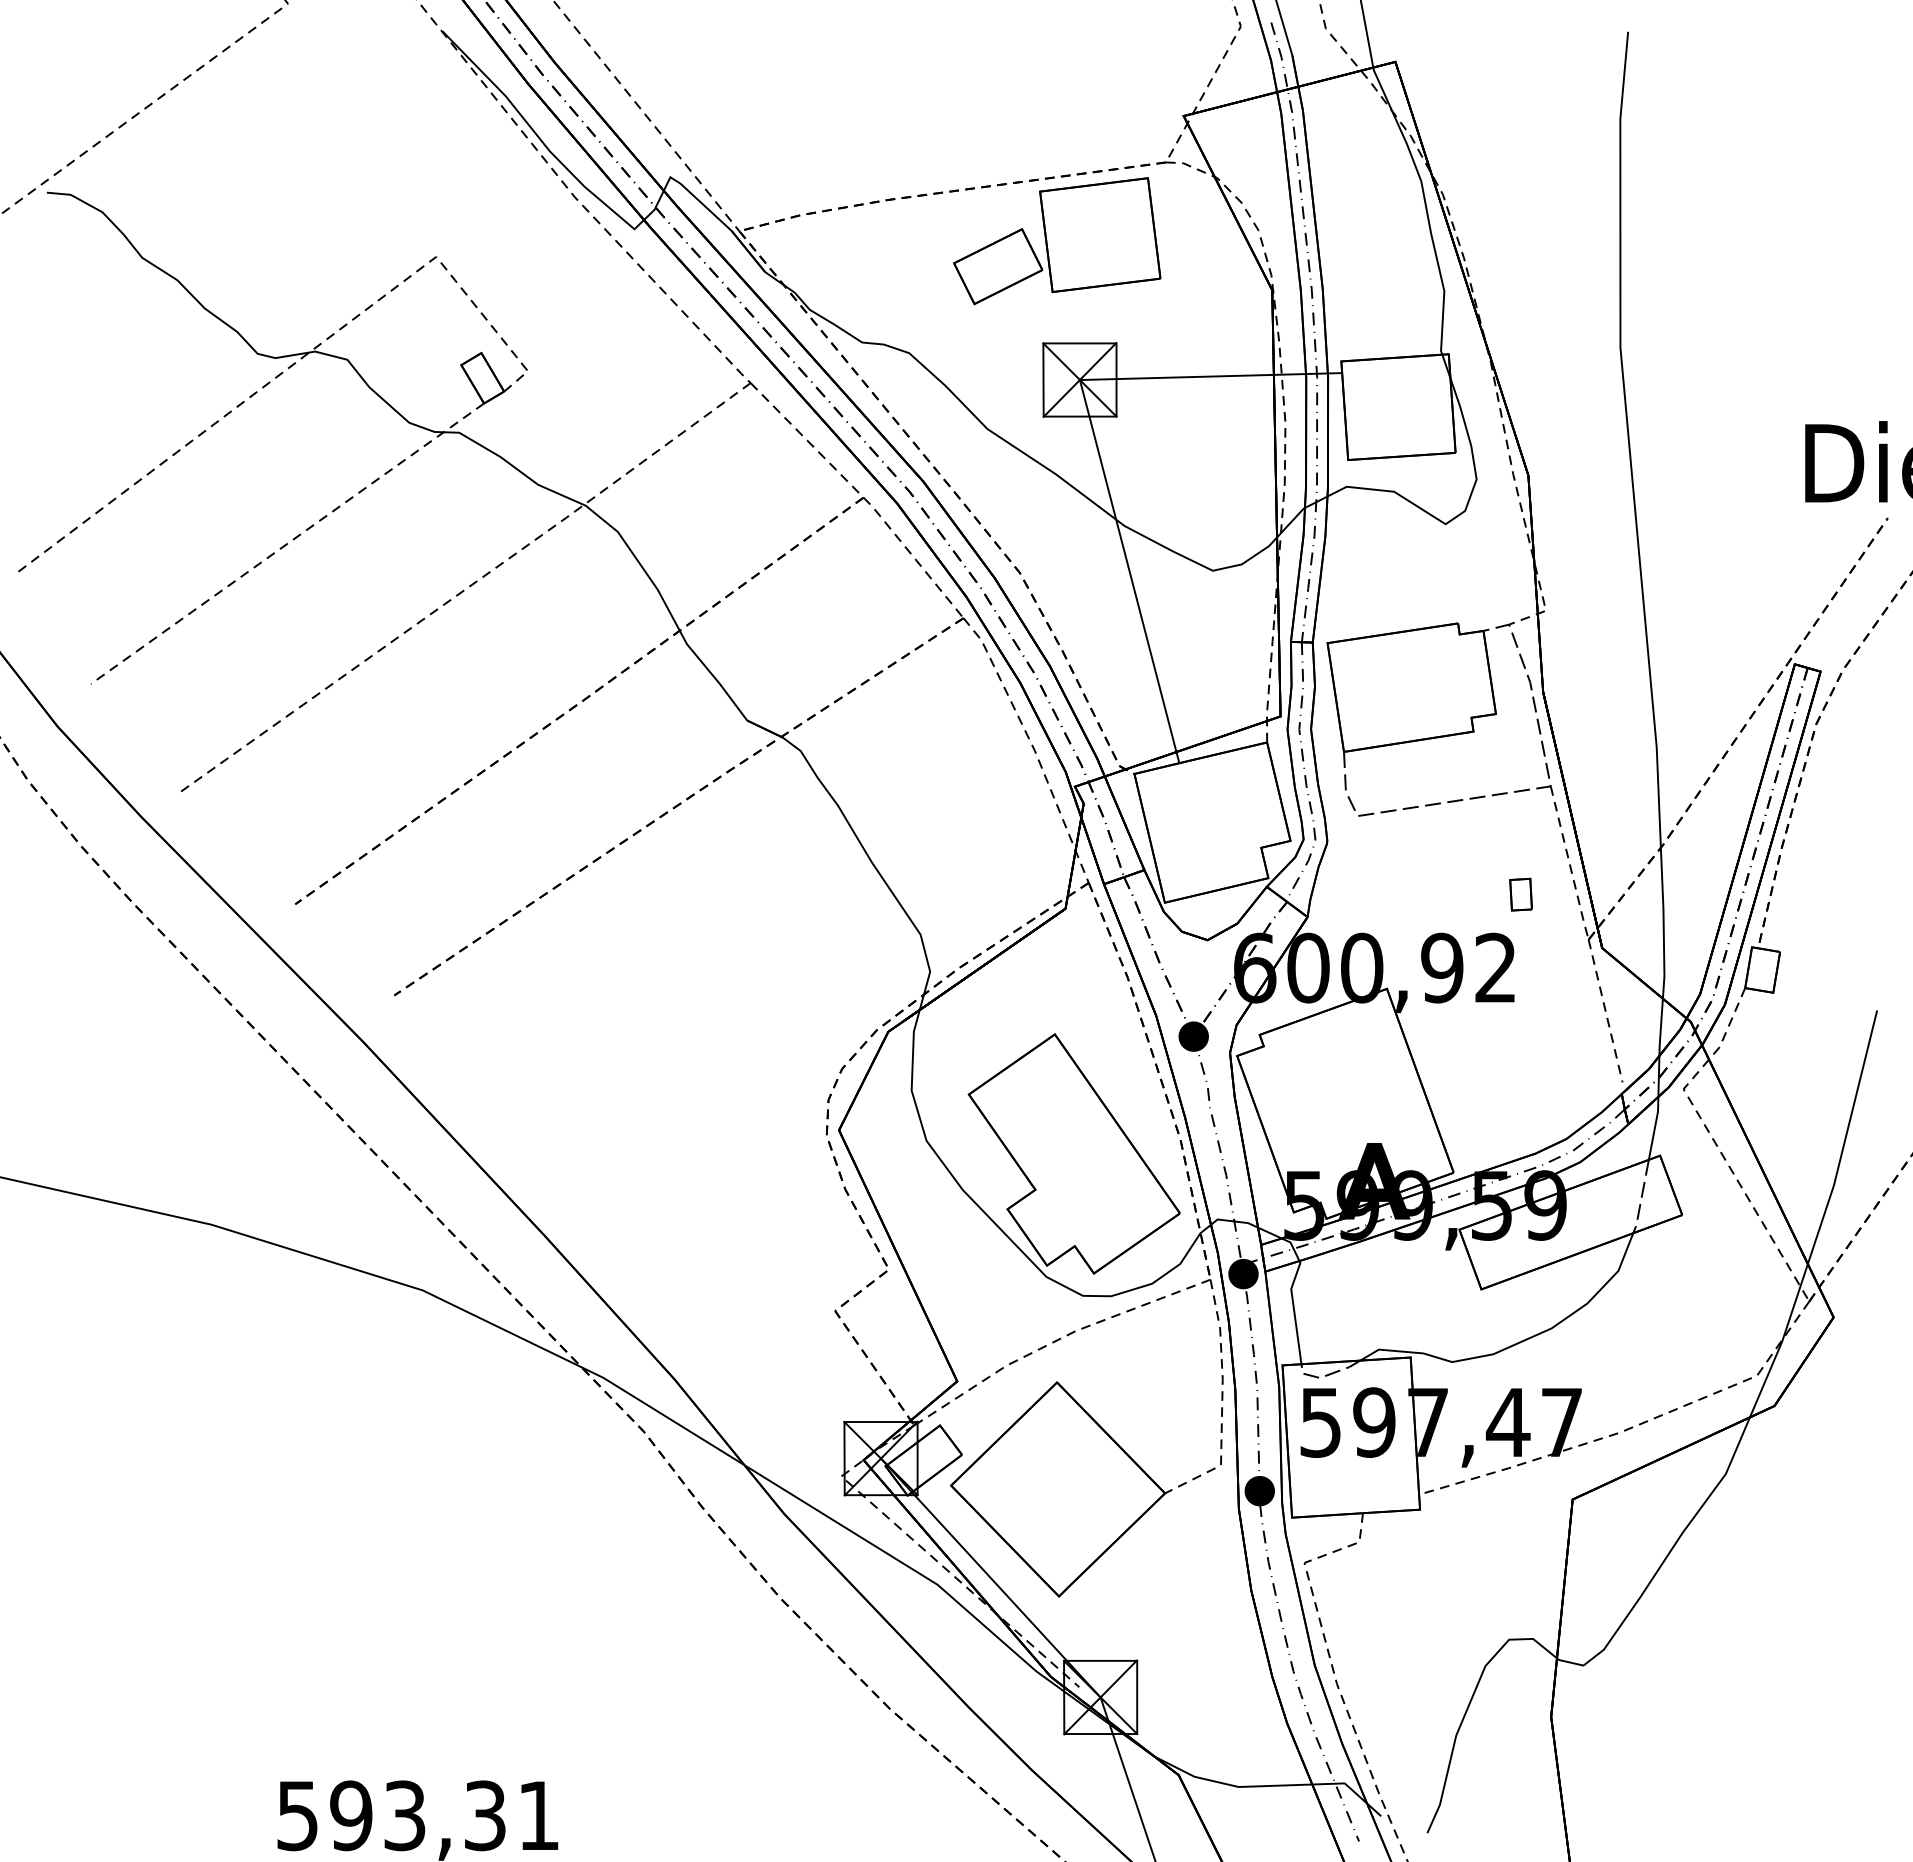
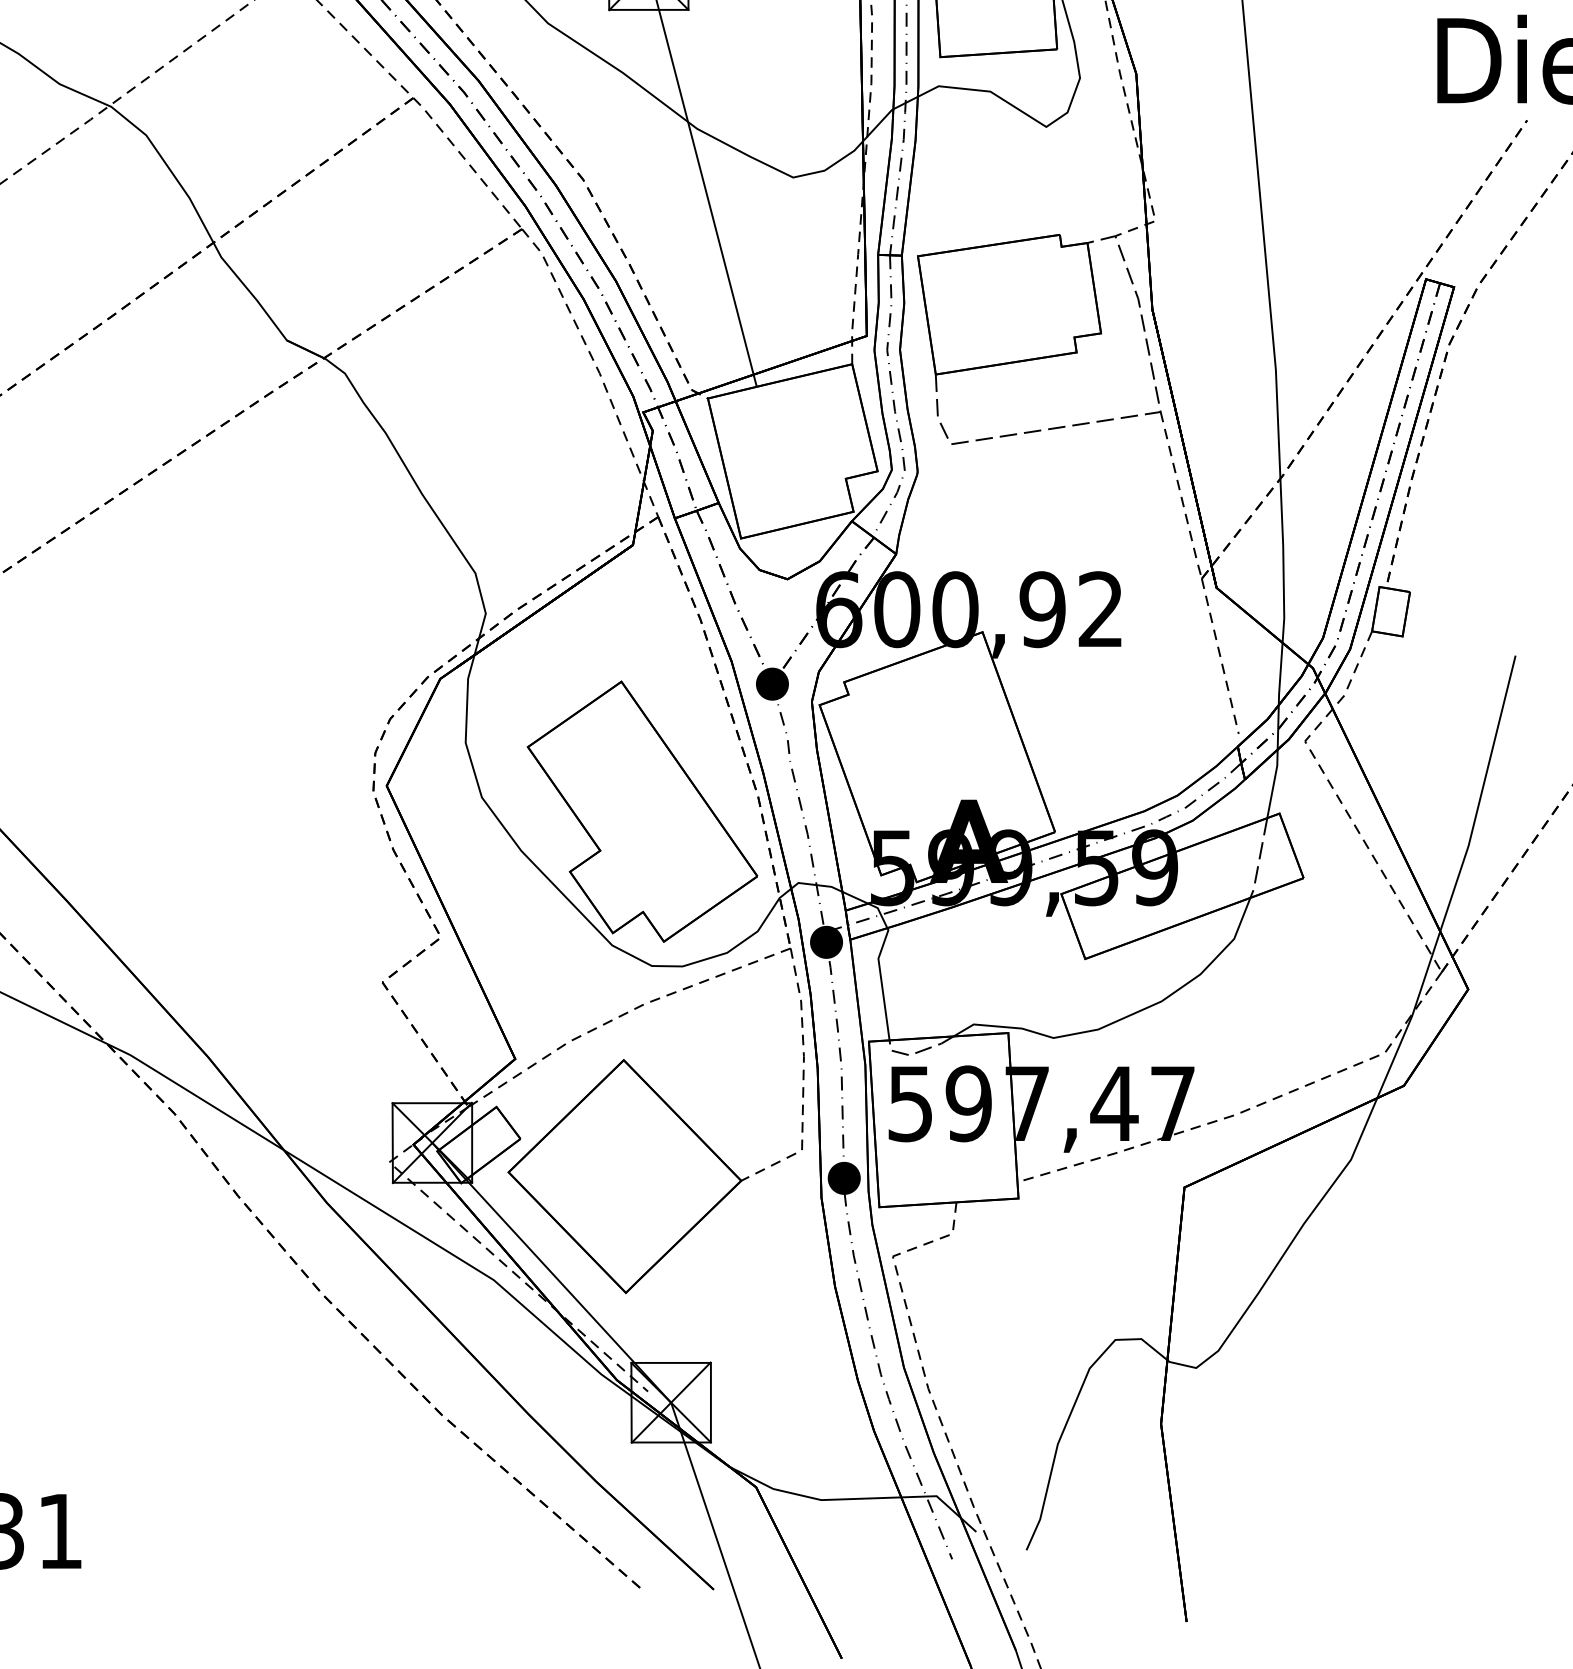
part: (1520, 894) -> (1127, 529), removed

